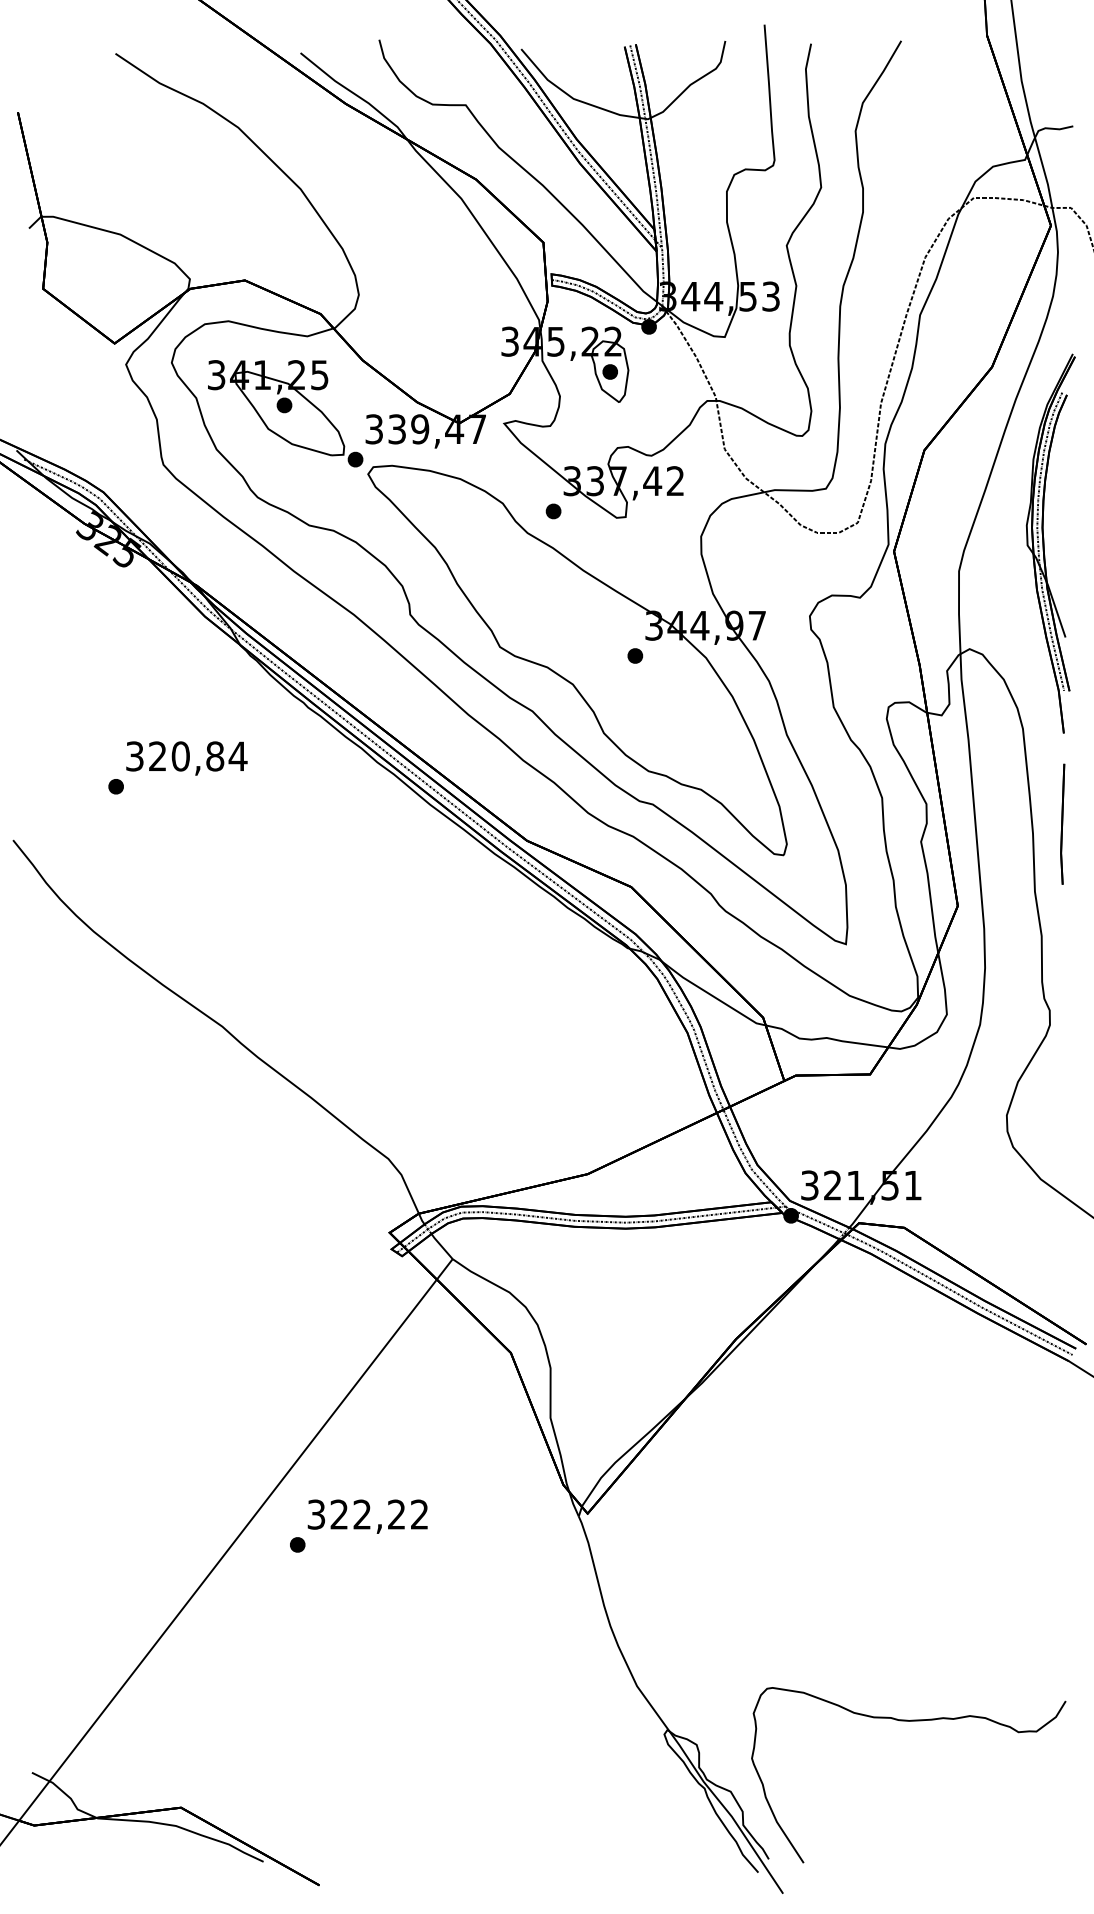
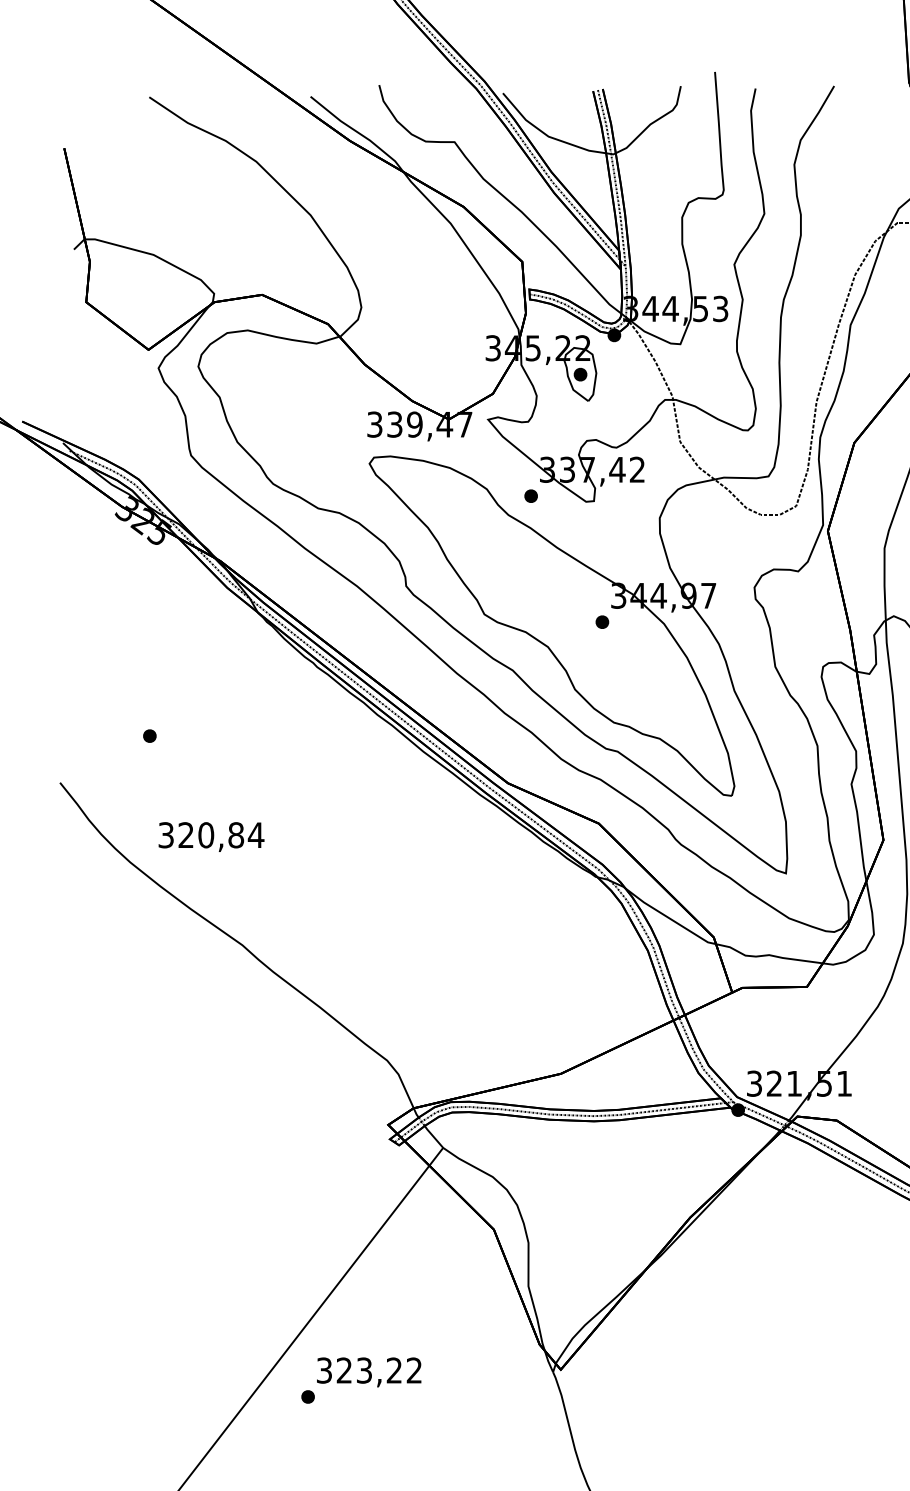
part: (285, 413) -> (297, 410), removed
text: (186, 758) -> (211, 837), moved
text: (361, 1514) -> (363, 1370), 322,22 -> 323,22

